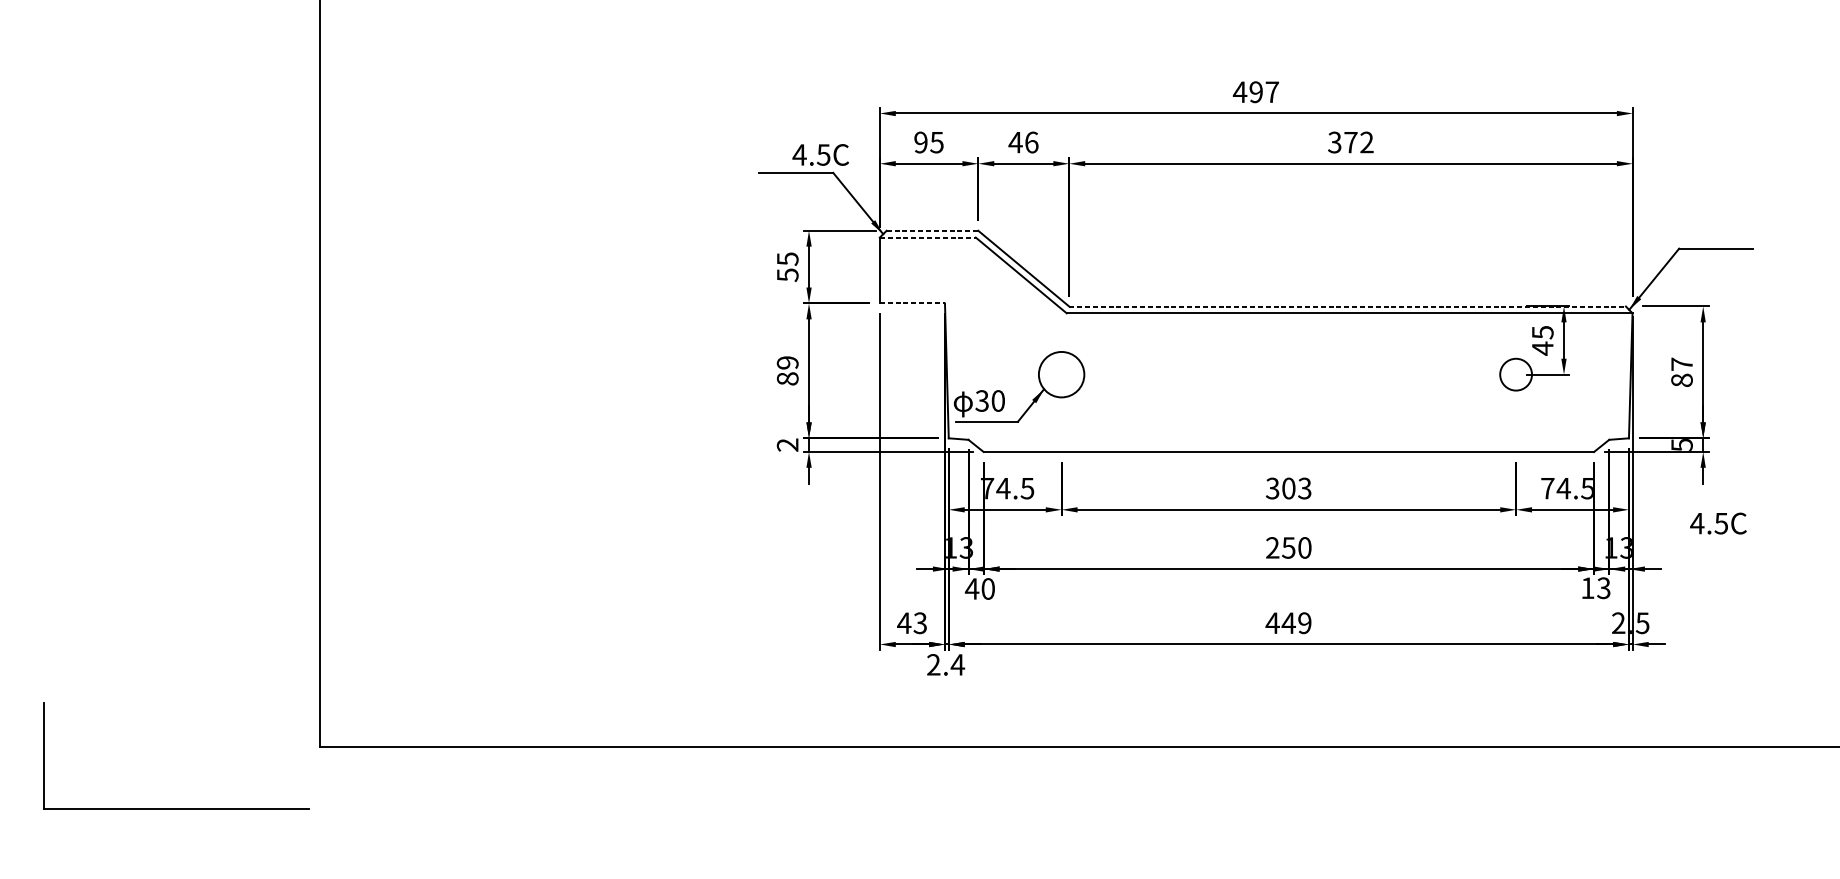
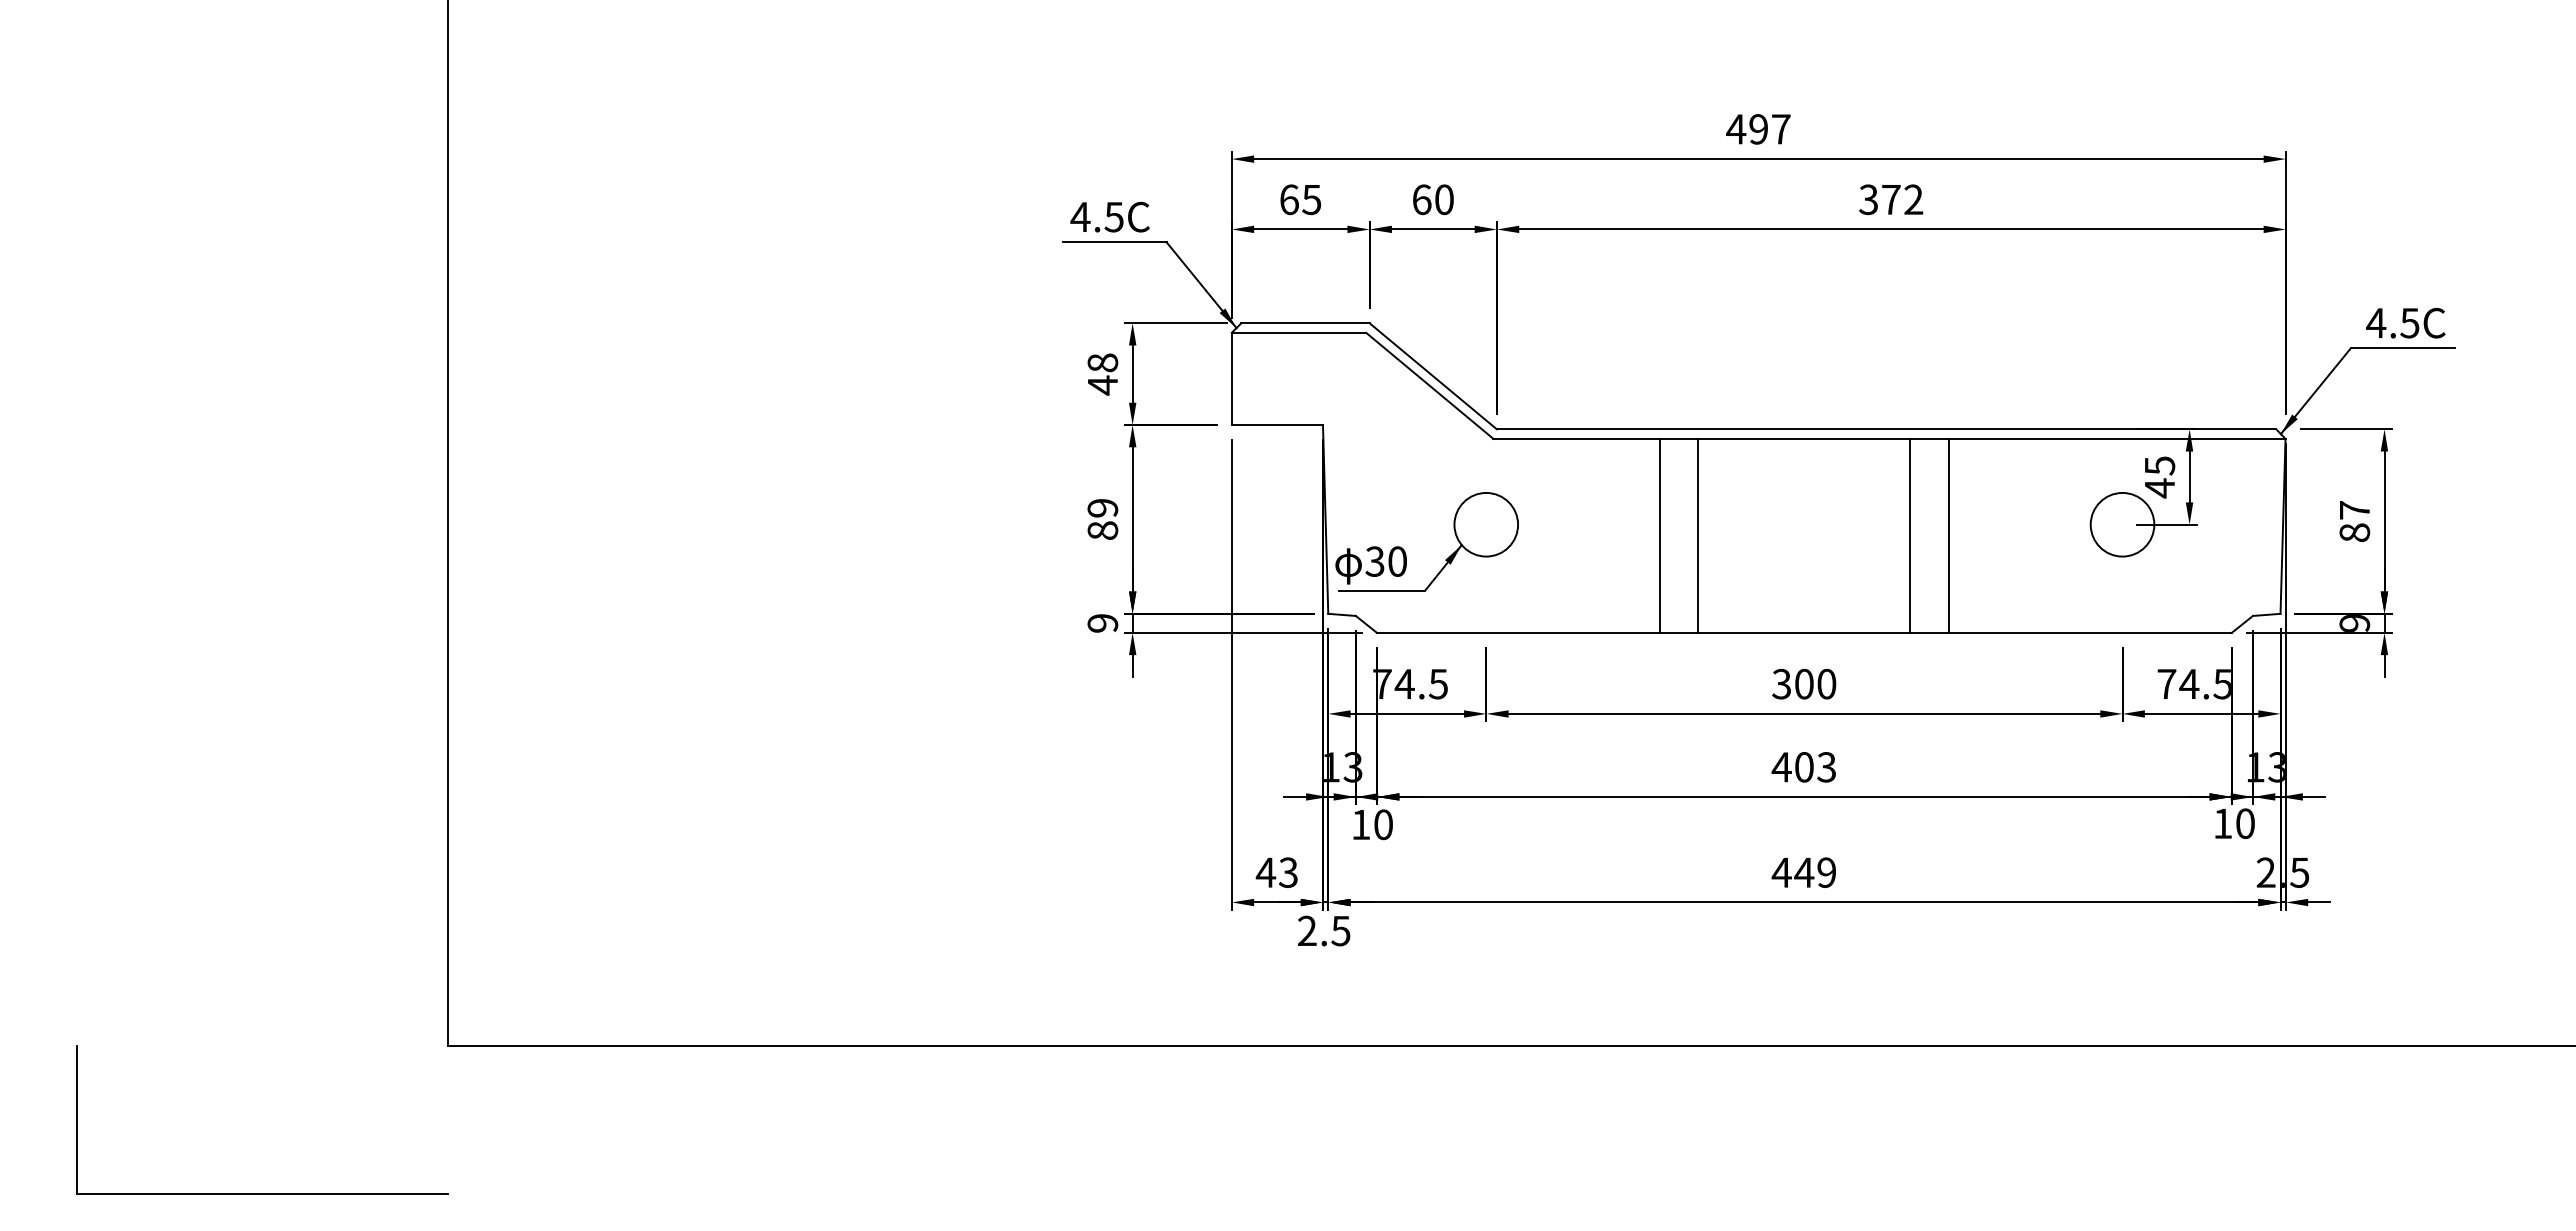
text: (921, 142) -> (1289, 199), 95 -> 65
text: (1023, 142) -> (1432, 199), 46 -> 60
text: (820, 154) -> (1109, 216), moved
line: (932, 230) -> (1305, 323), dashed -> solid
line: (928, 237) -> (1299, 332), dashed -> solid
text: (787, 267) -> (1102, 374), 55 -> 48
line: (912, 303) -> (1277, 425), dashed -> solid
line: (1347, 306) -> (1886, 429), dashed -> solid
circle: (1516, 374) -> (2122, 524), size x1.43
line: (1186, 382) -> (1660, 535), added
line: (1213, 382) -> (1698, 535), added
line: (1364, 382) -> (1910, 535), added
line: (1391, 382) -> (1948, 535), added
text: (788, 445) -> (1103, 623), 2 -> 9
text: (1681, 445) -> (2354, 623), 5 -> 9
text: (1304, 488) -> (1826, 683), 303 -> 300
text: (1718, 523) -> (2405, 322), moved
text: (1288, 548) -> (1803, 767), 250 -> 403
text: (971, 588) -> (1360, 824), 40 -> 10
text: (1603, 588) -> (2244, 823), 13 -> 10
text: (957, 665) -> (1340, 931), 2.4 -> 2.5
part: (176, 808) -> (262, 1193), moved

